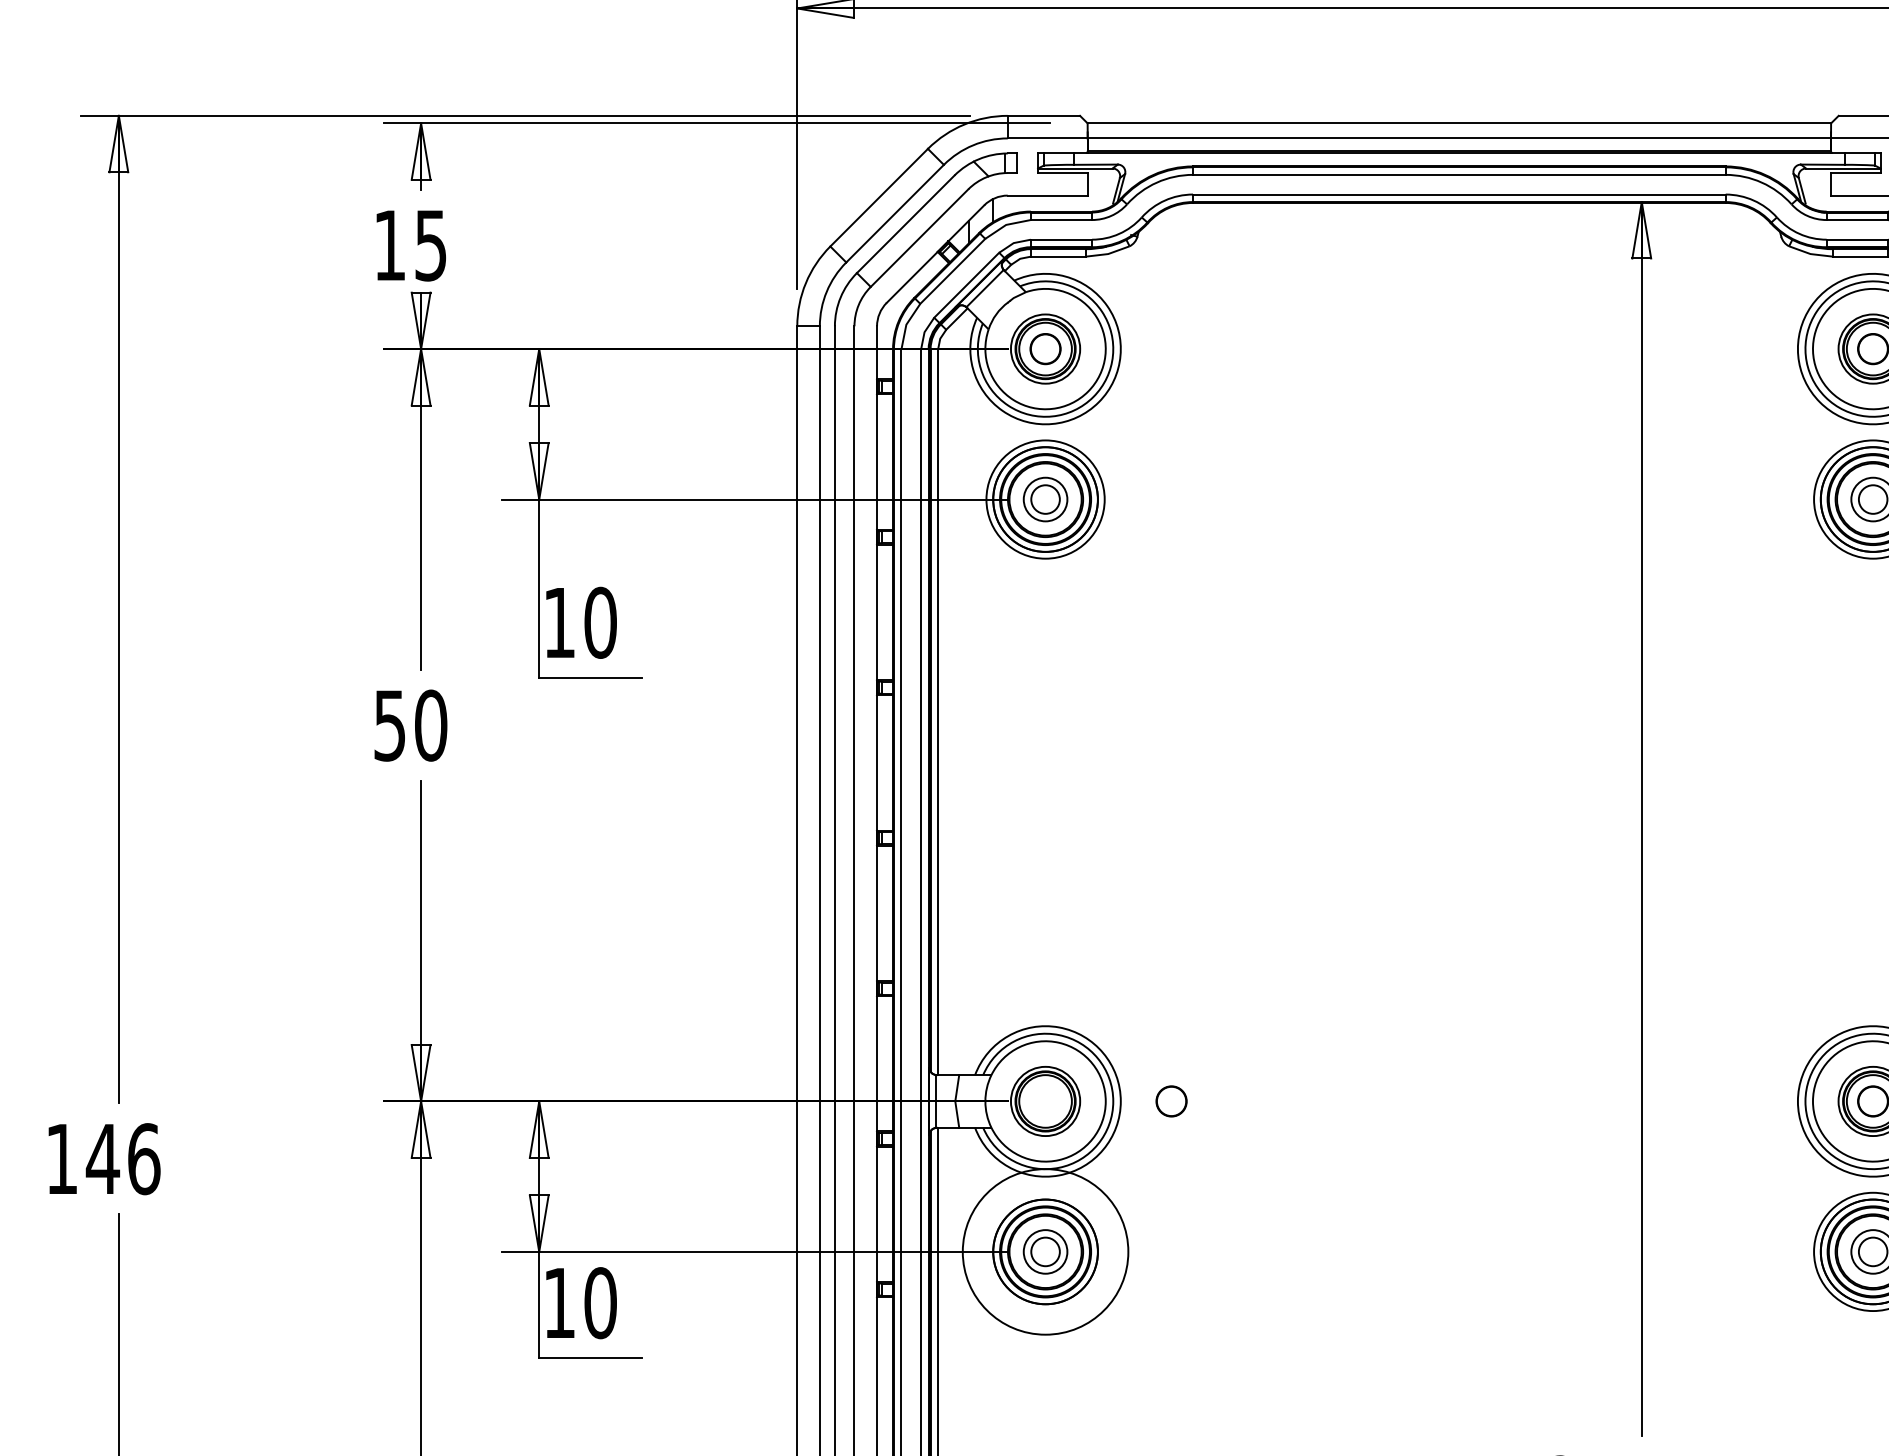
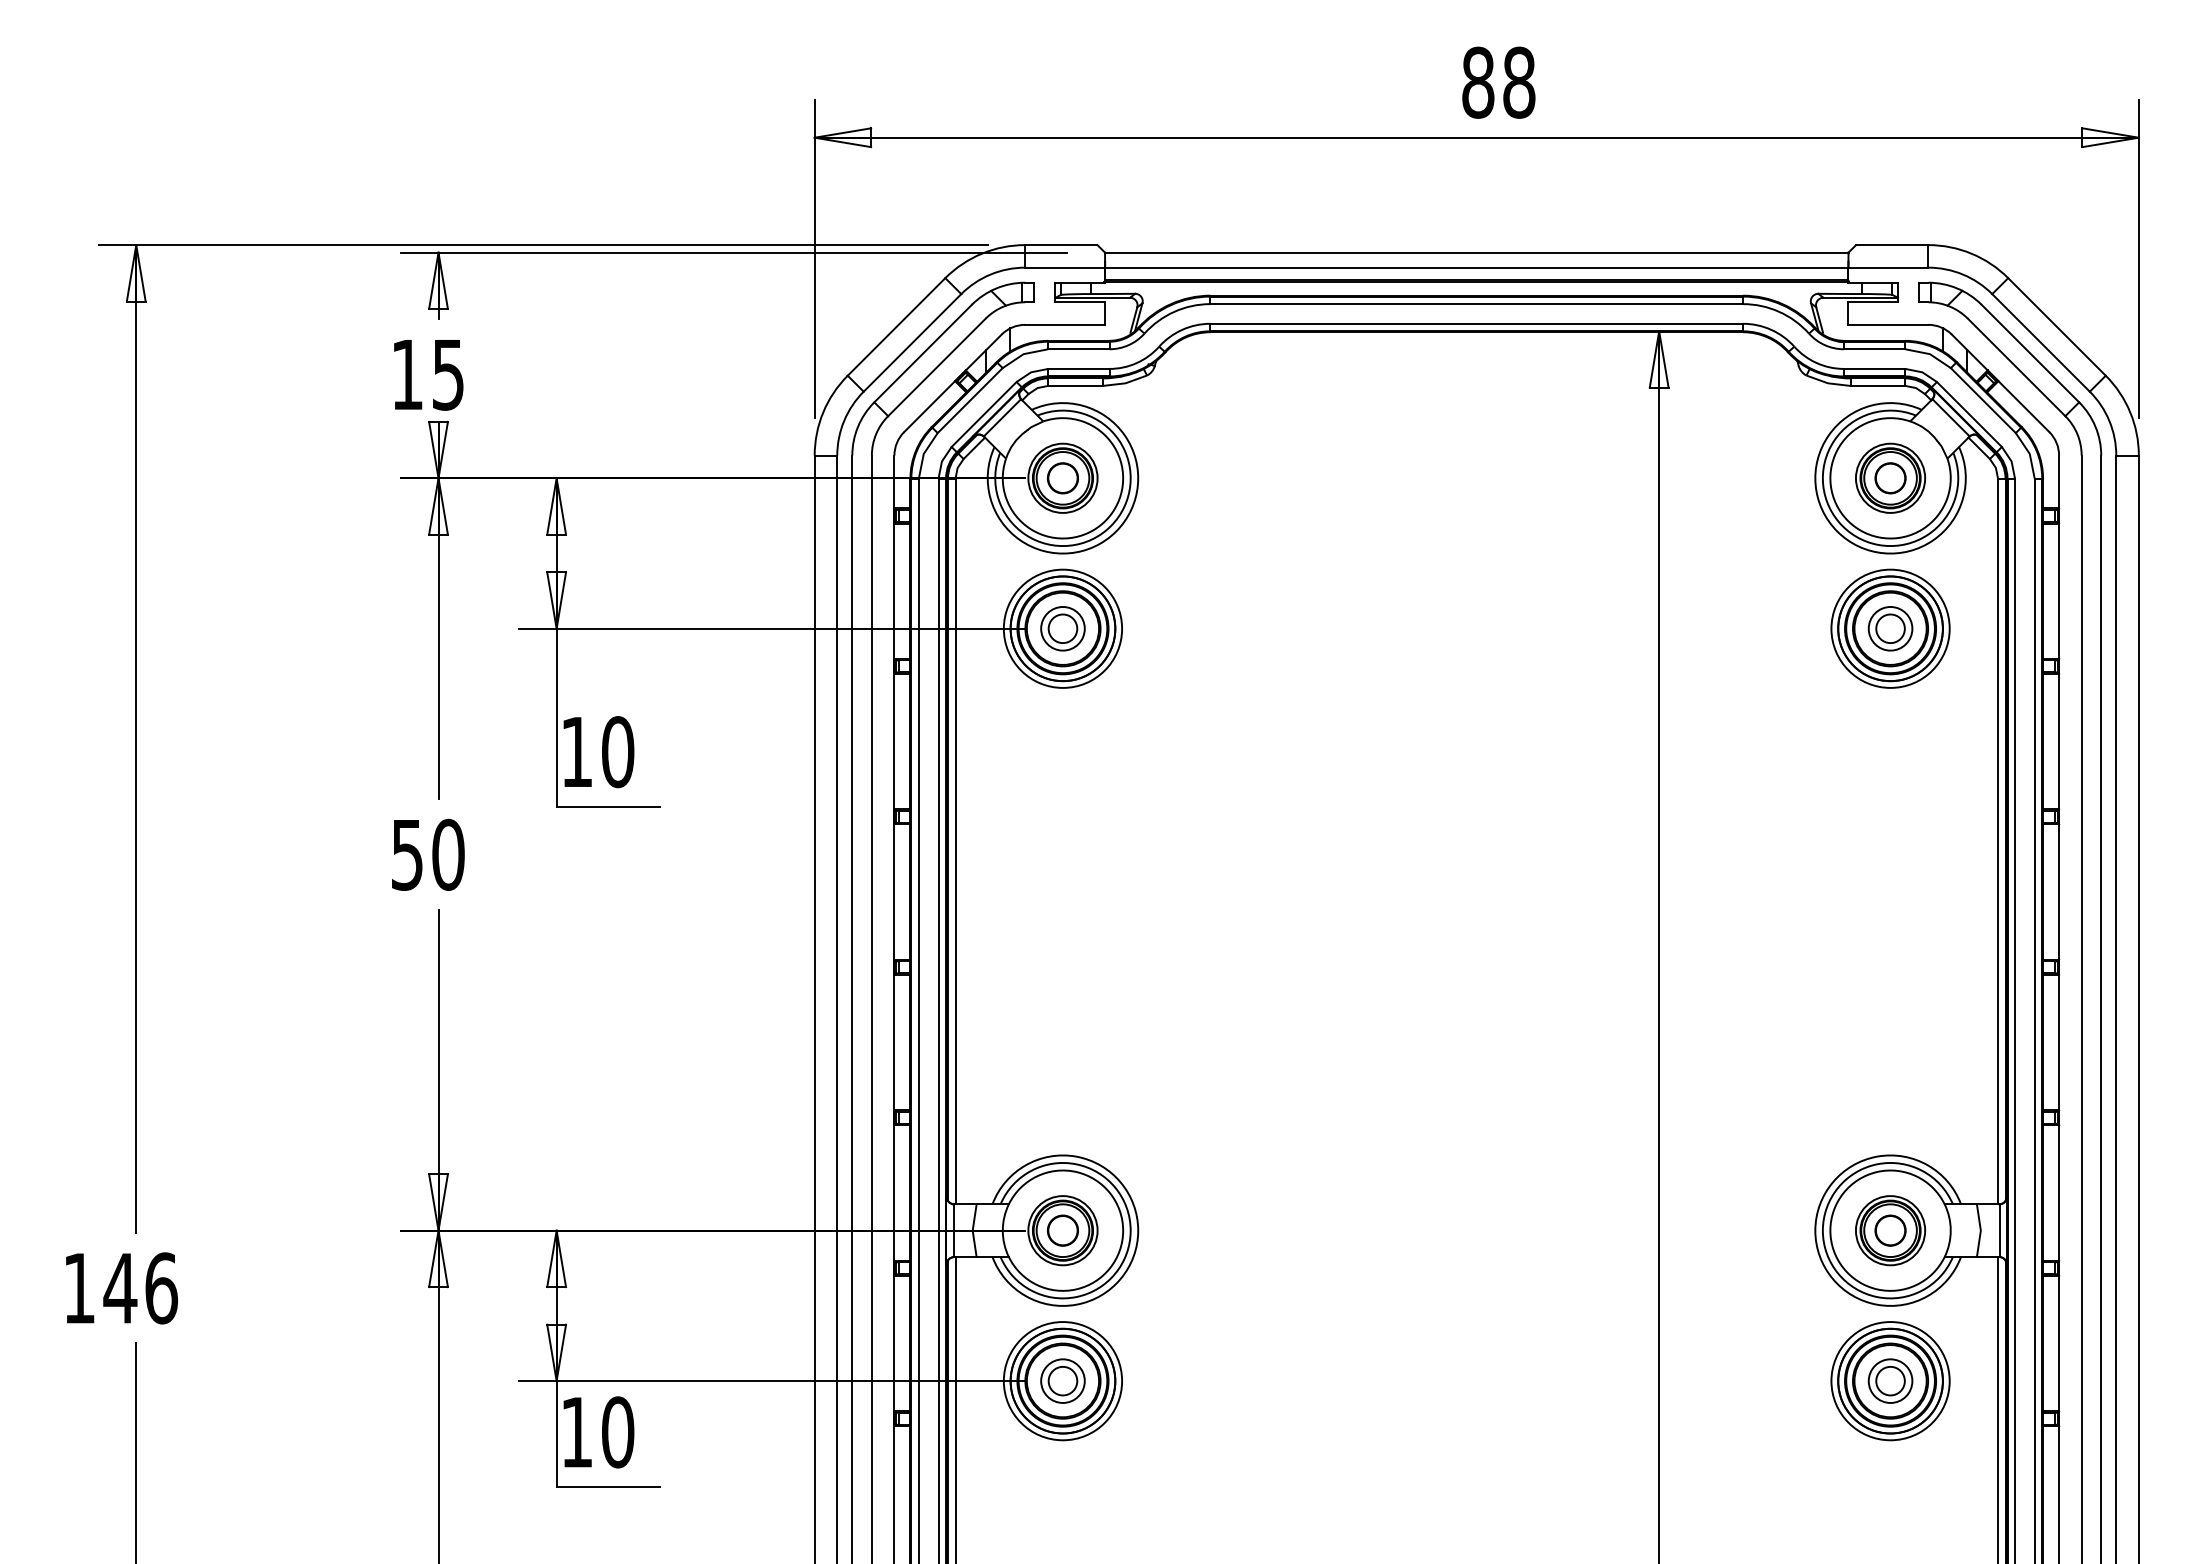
circle: (1171, 1101) -> (1062, 1230), moved
circle: (1045, 1252) -> (1062, 1381), size x0.71

